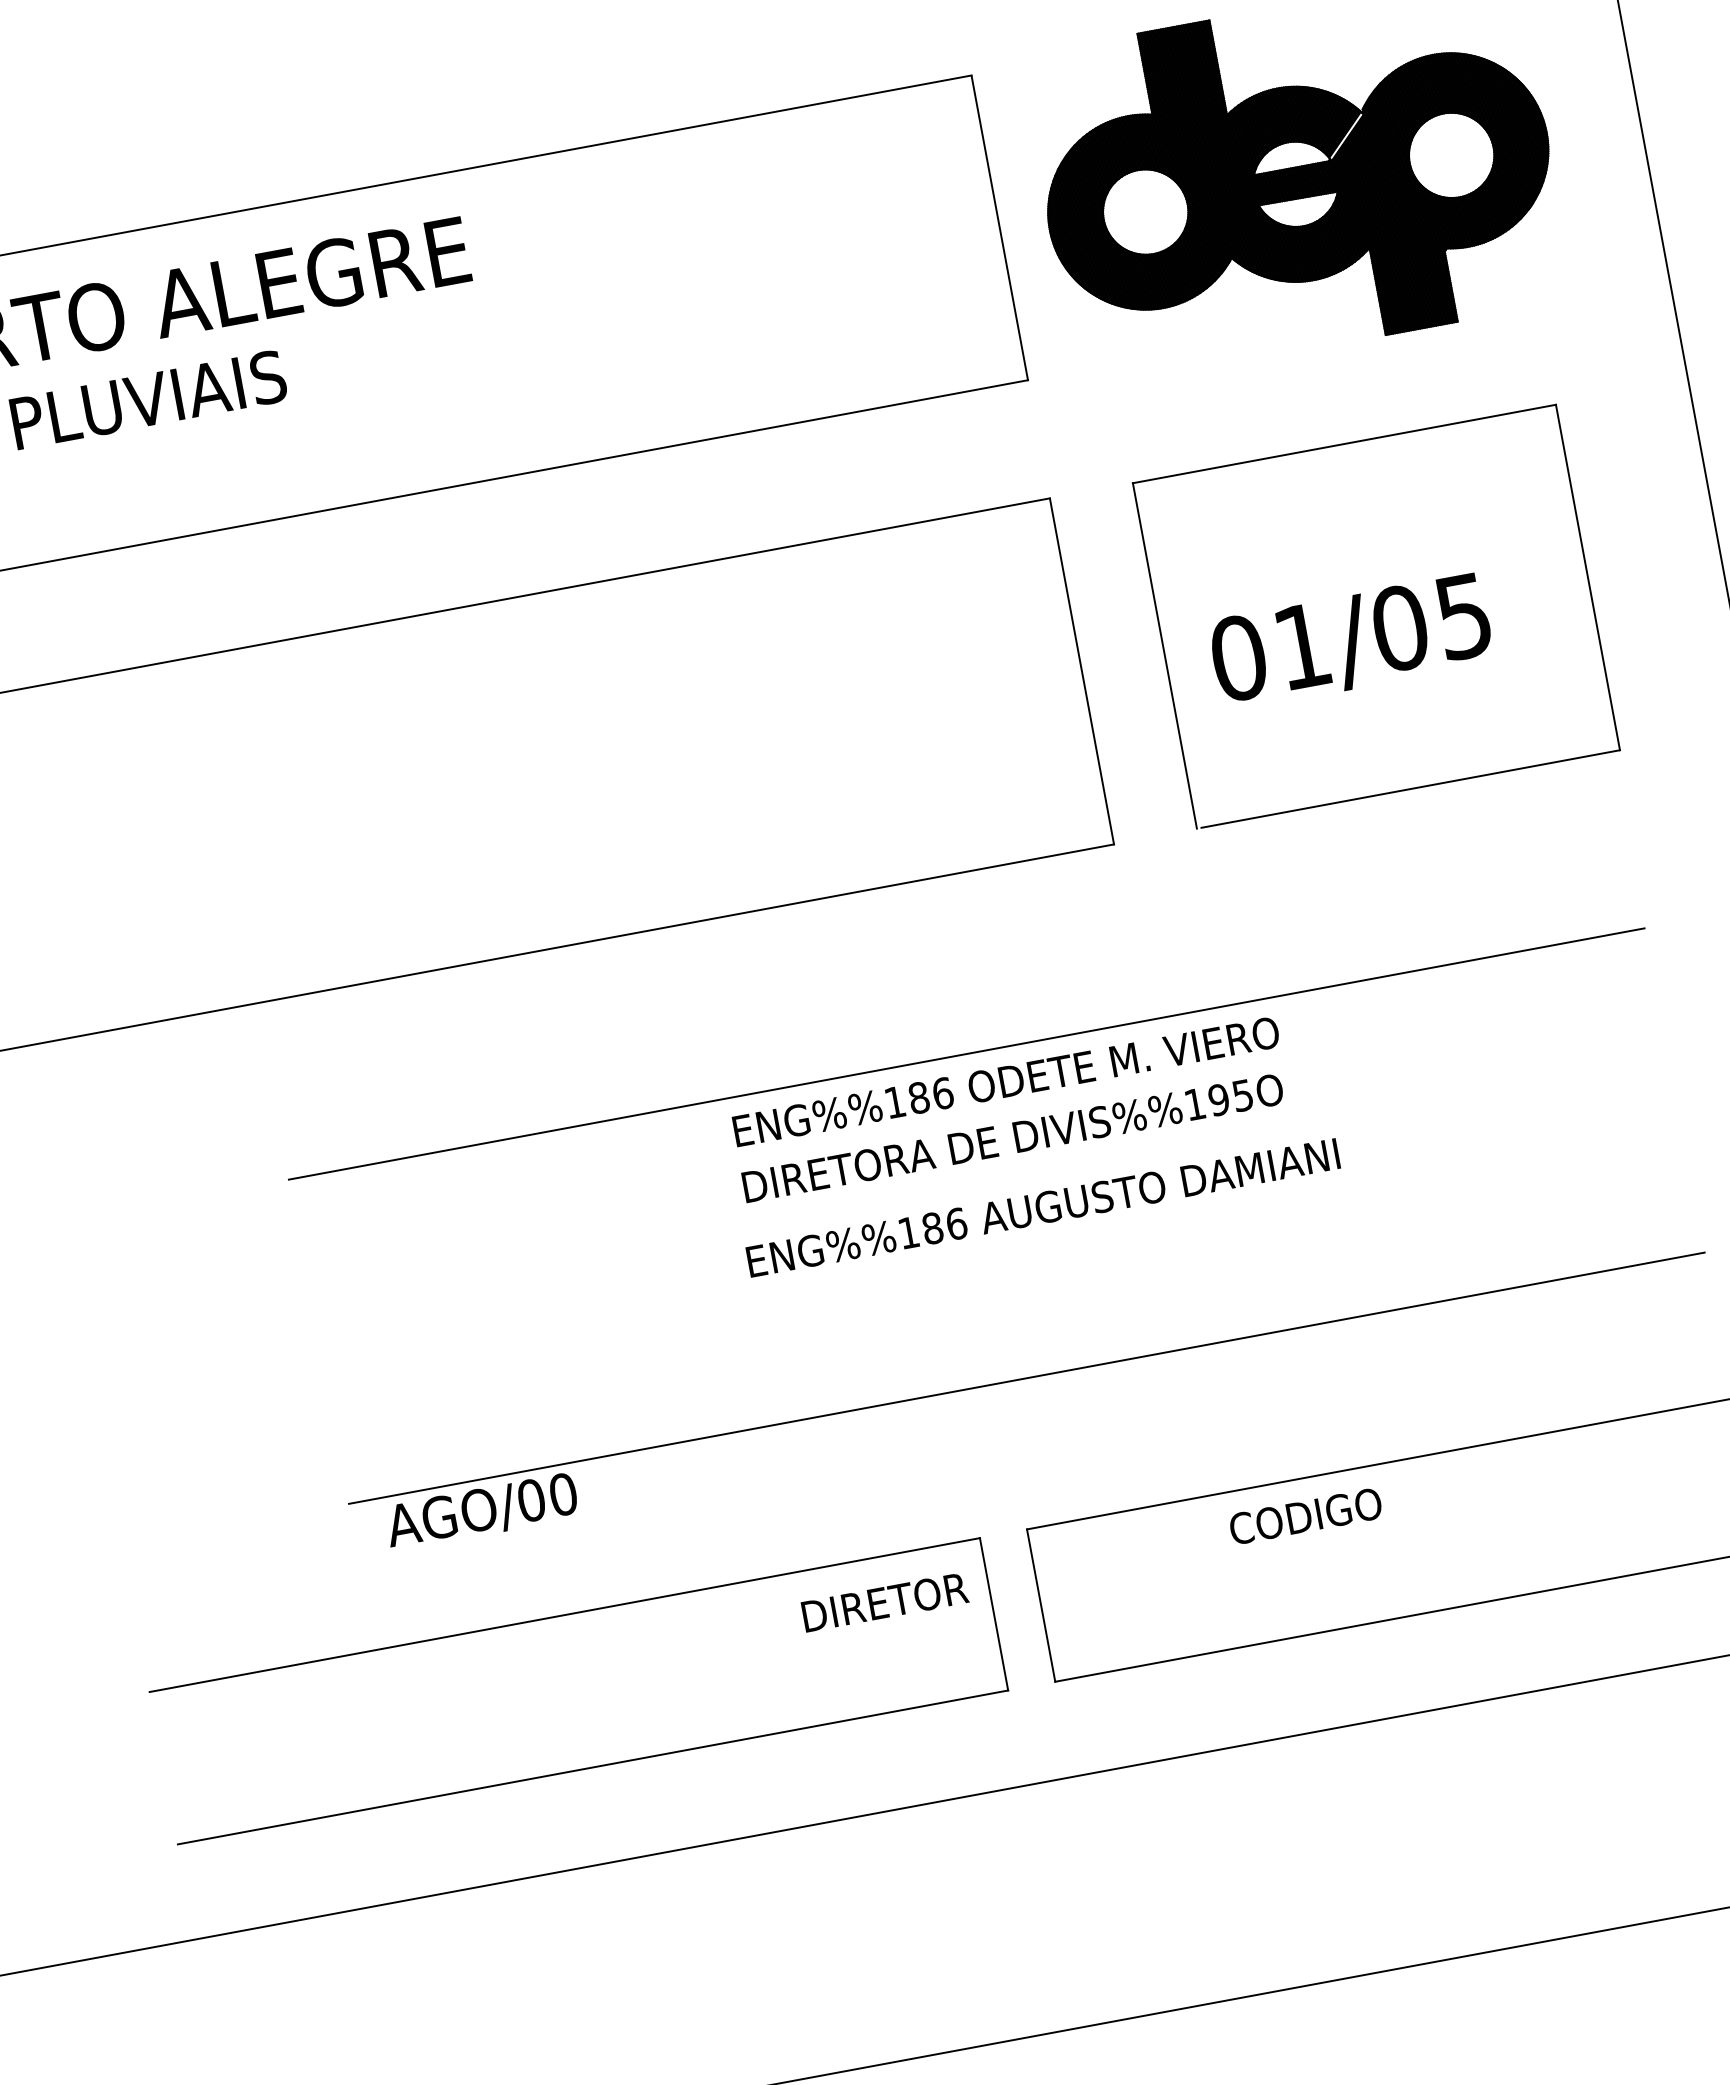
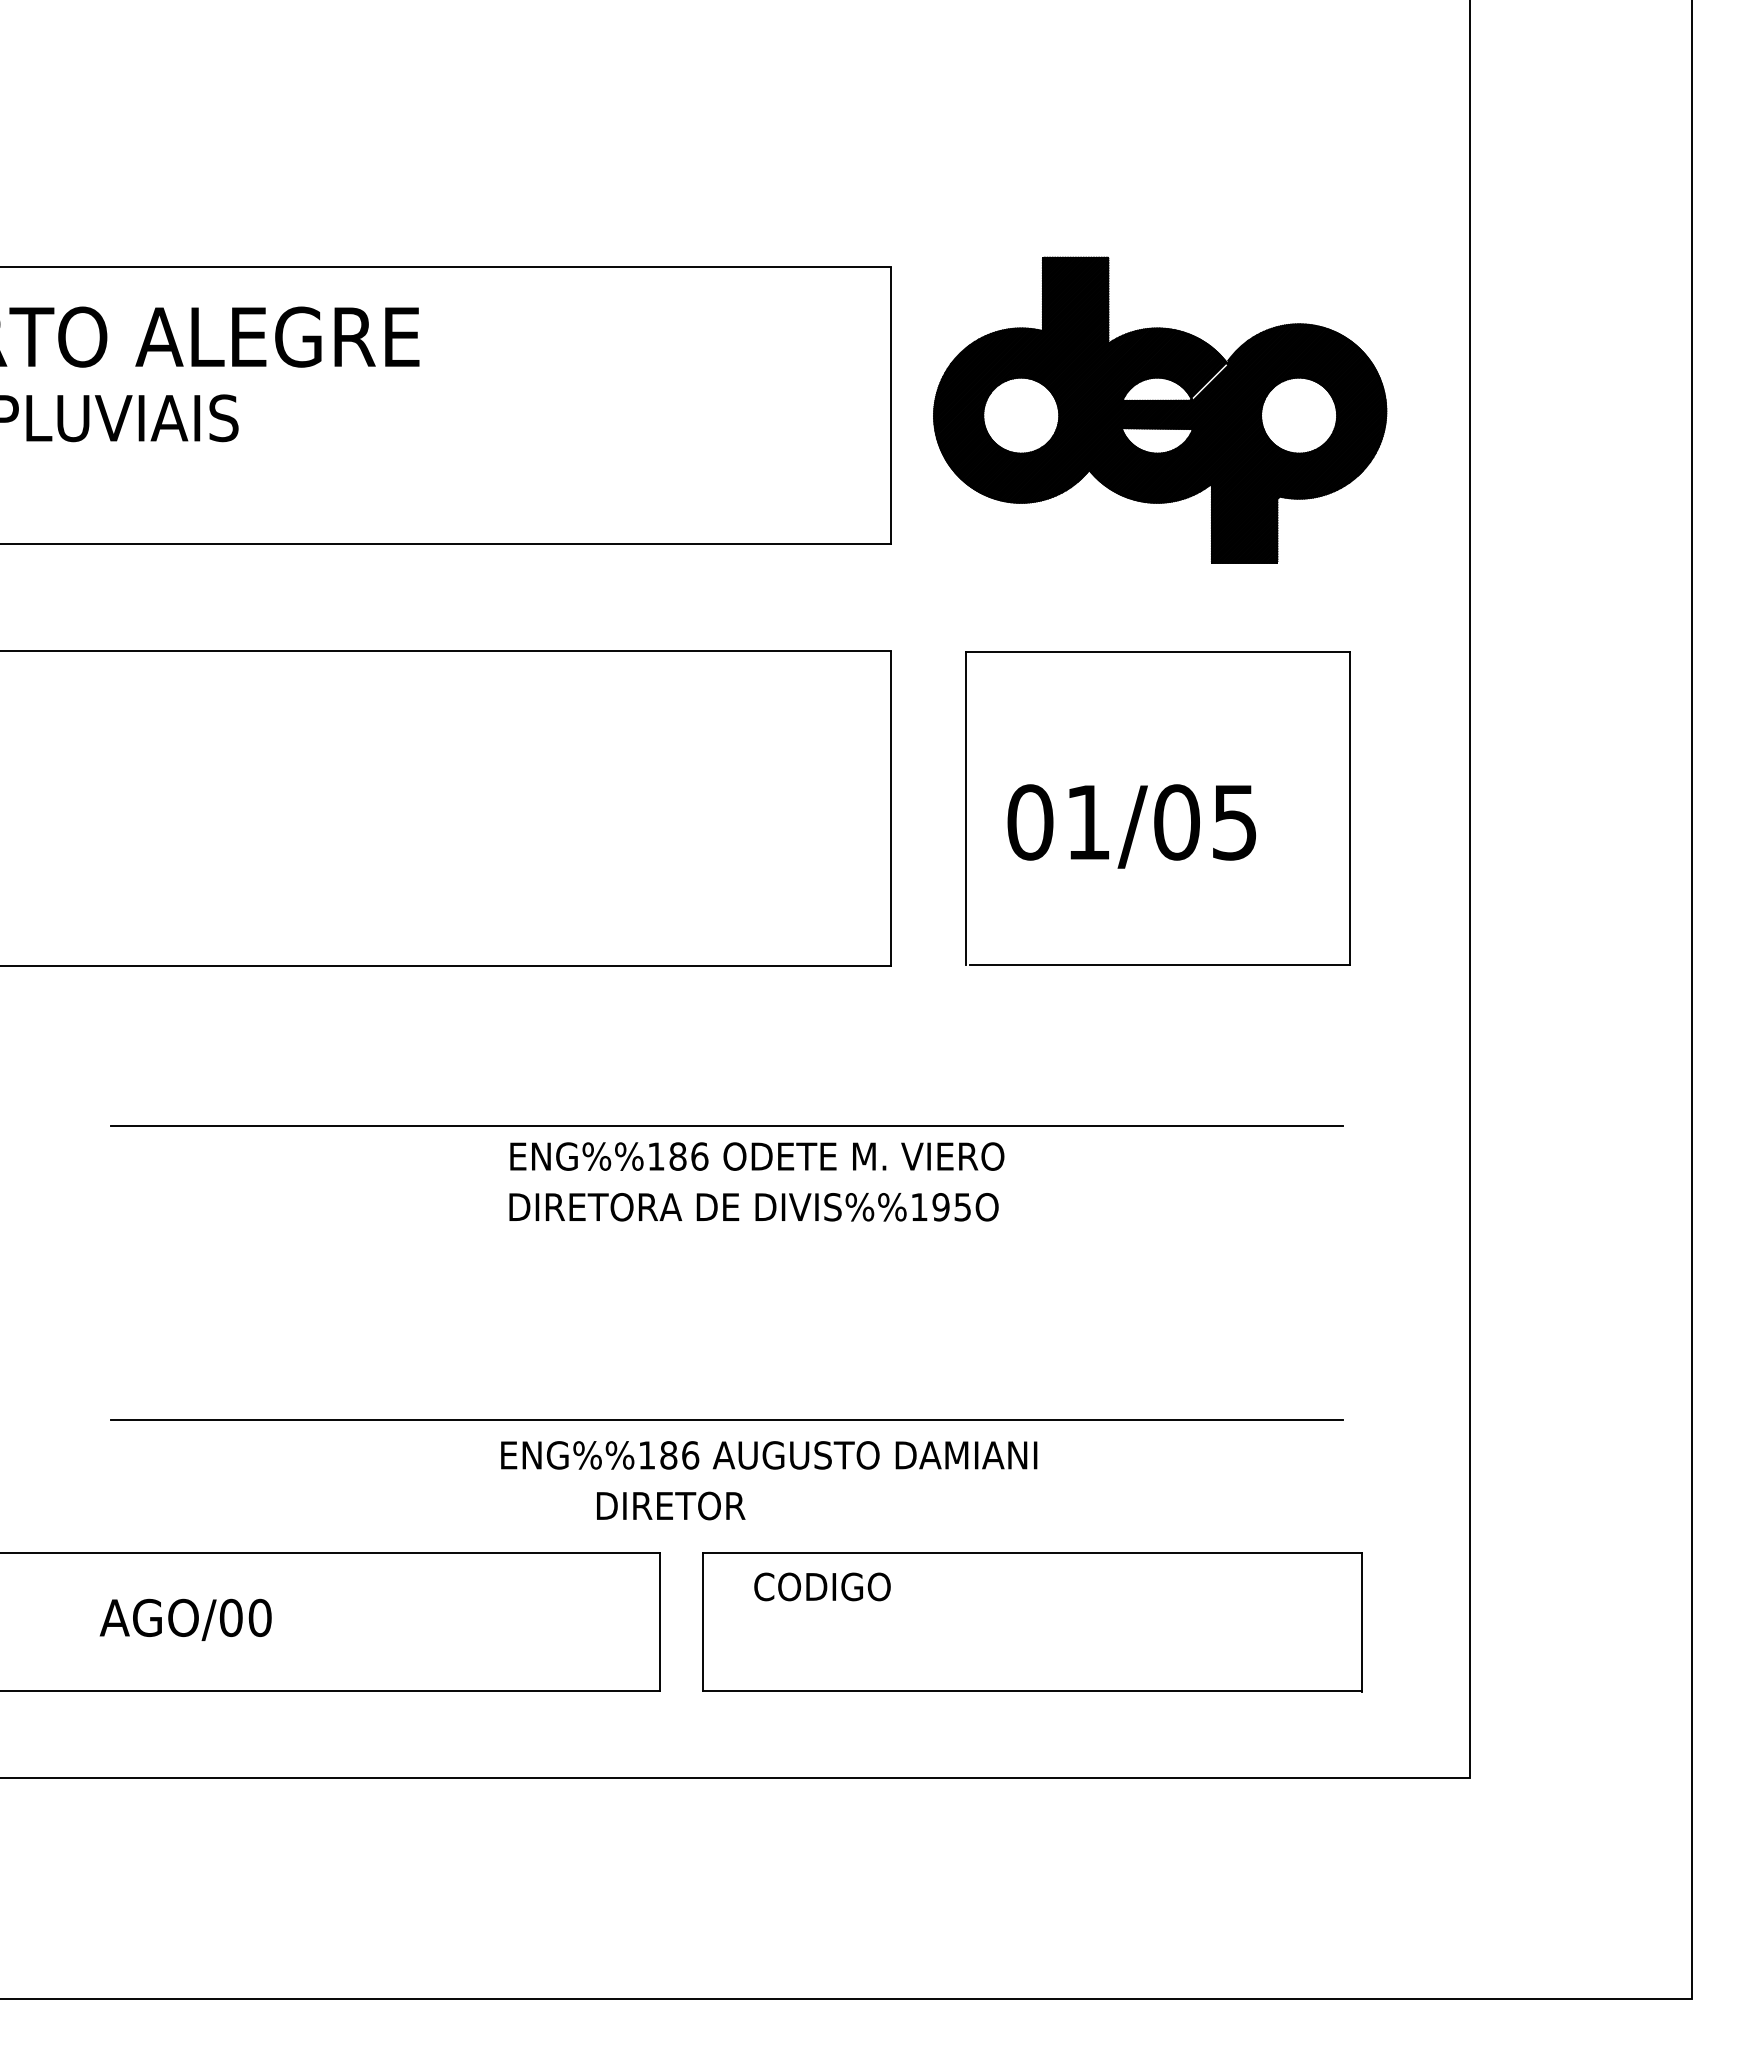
text: (1043, 1208) -> (769, 1455), moved
text: (481, 1511) -> (185, 1619), moved
text: (1305, 1515) -> (822, 1586), moved
text: (885, 1601) -> (671, 1505), moved

